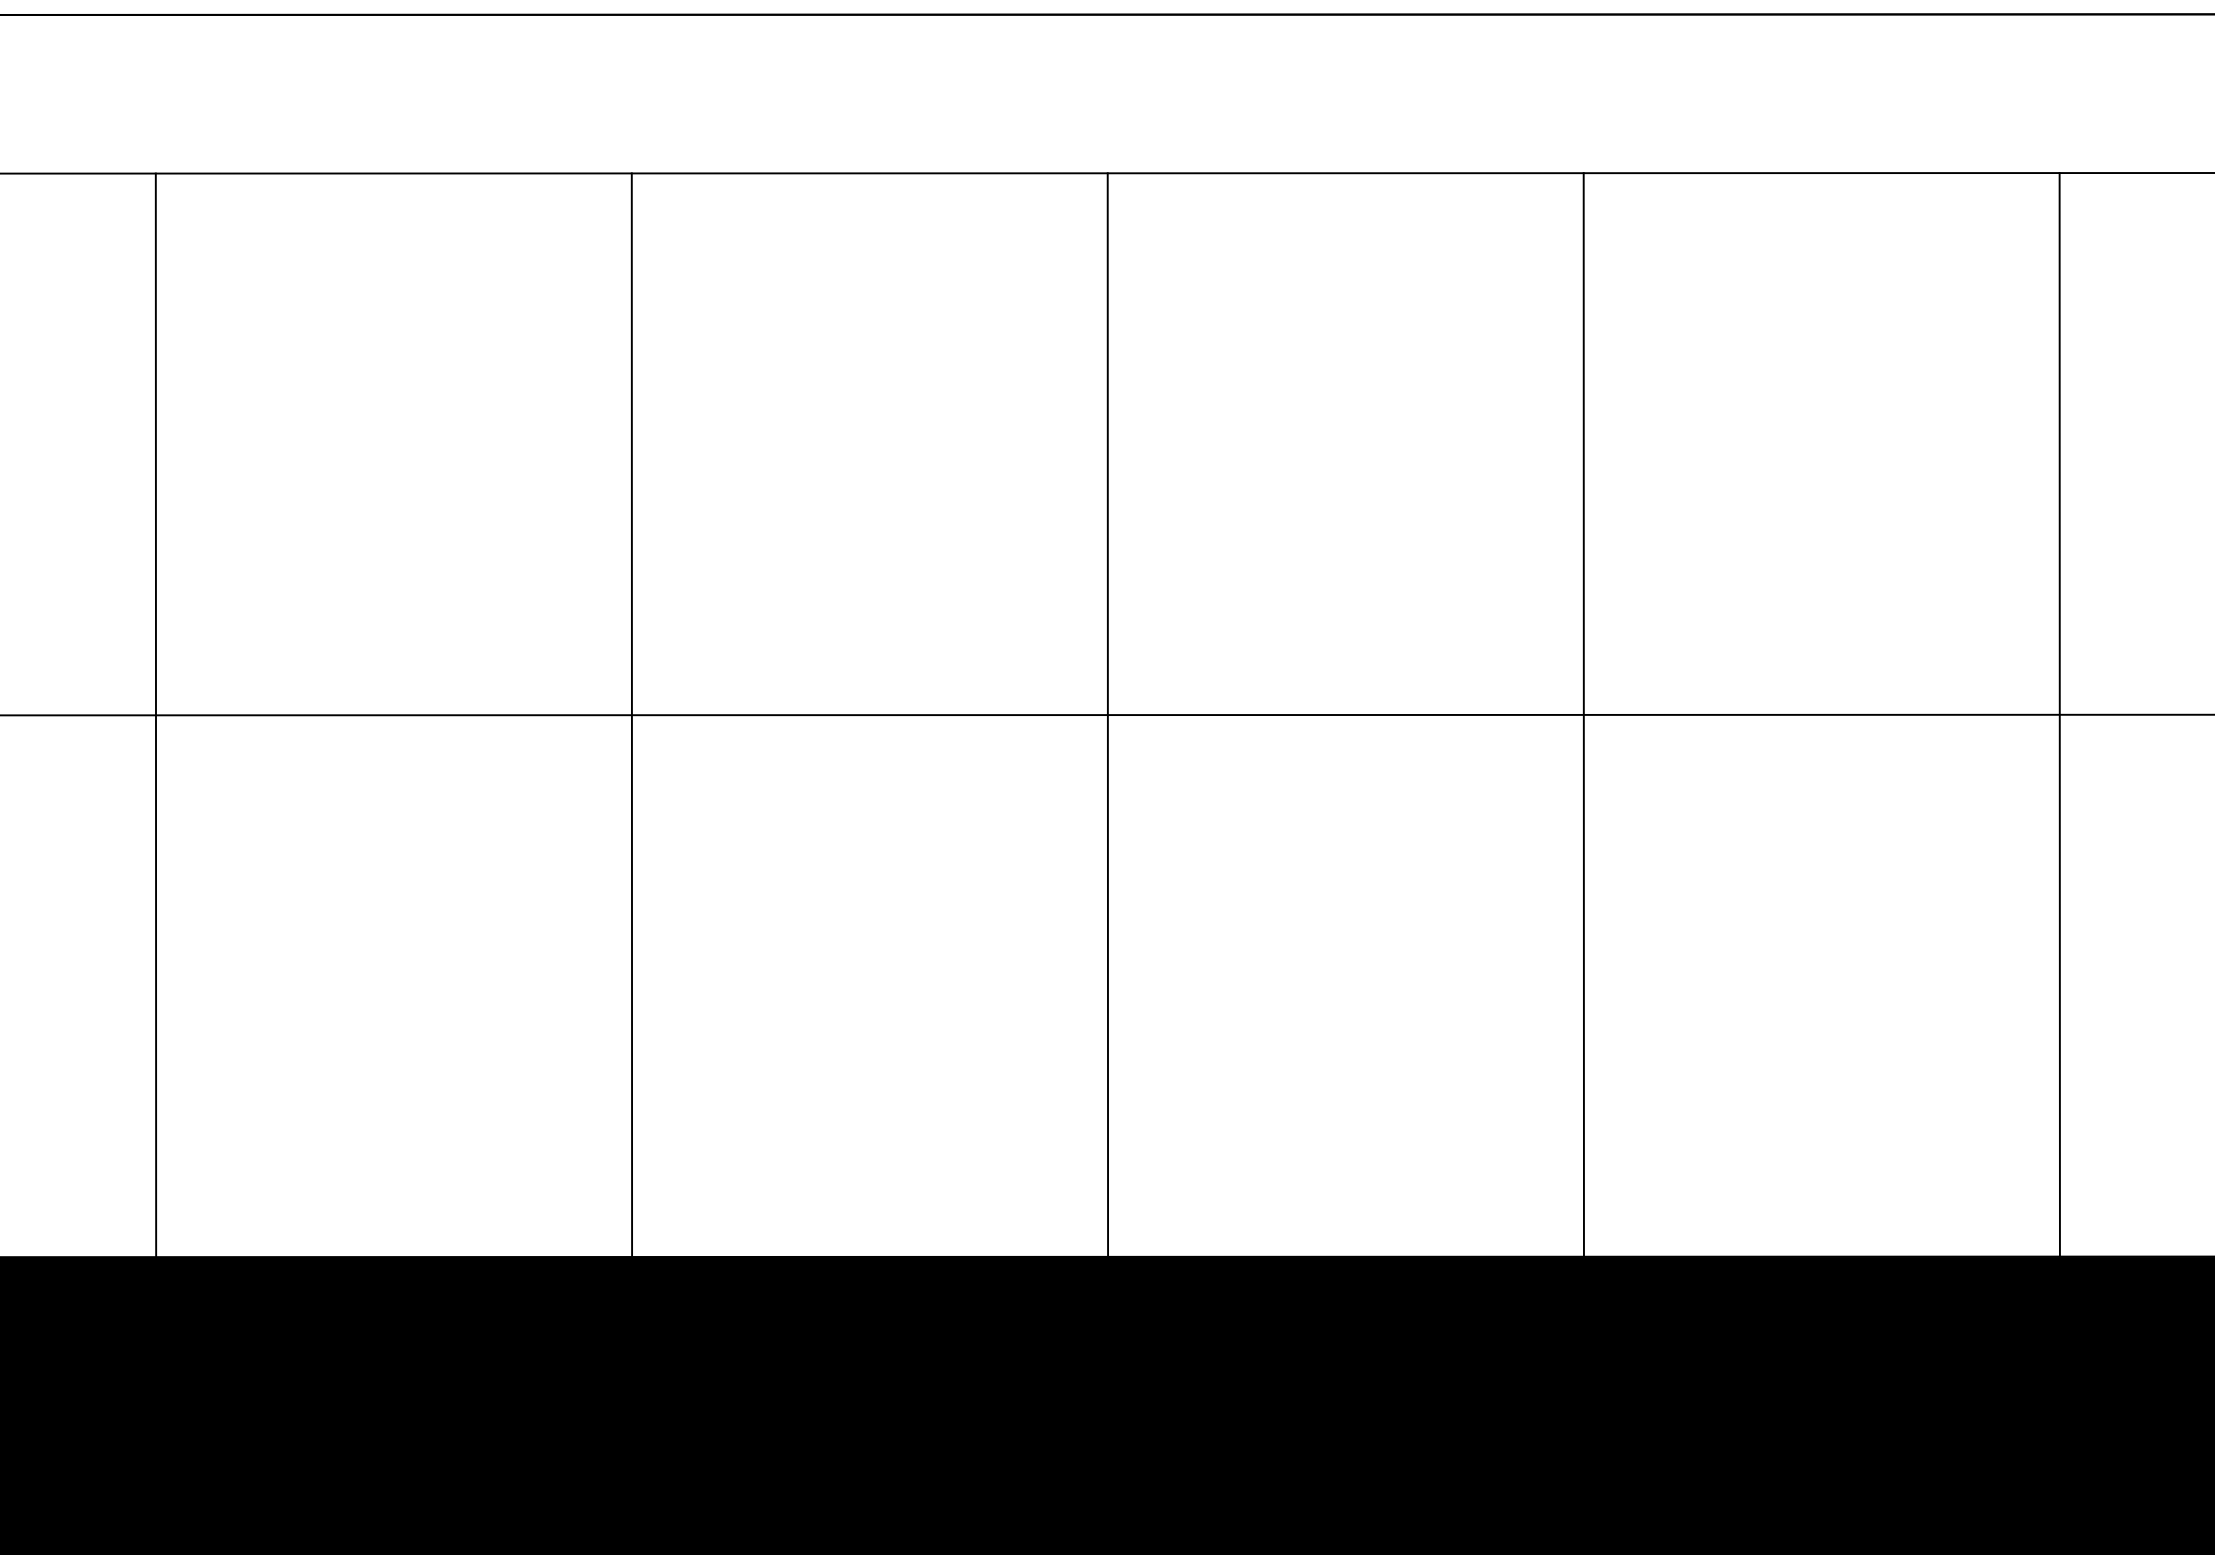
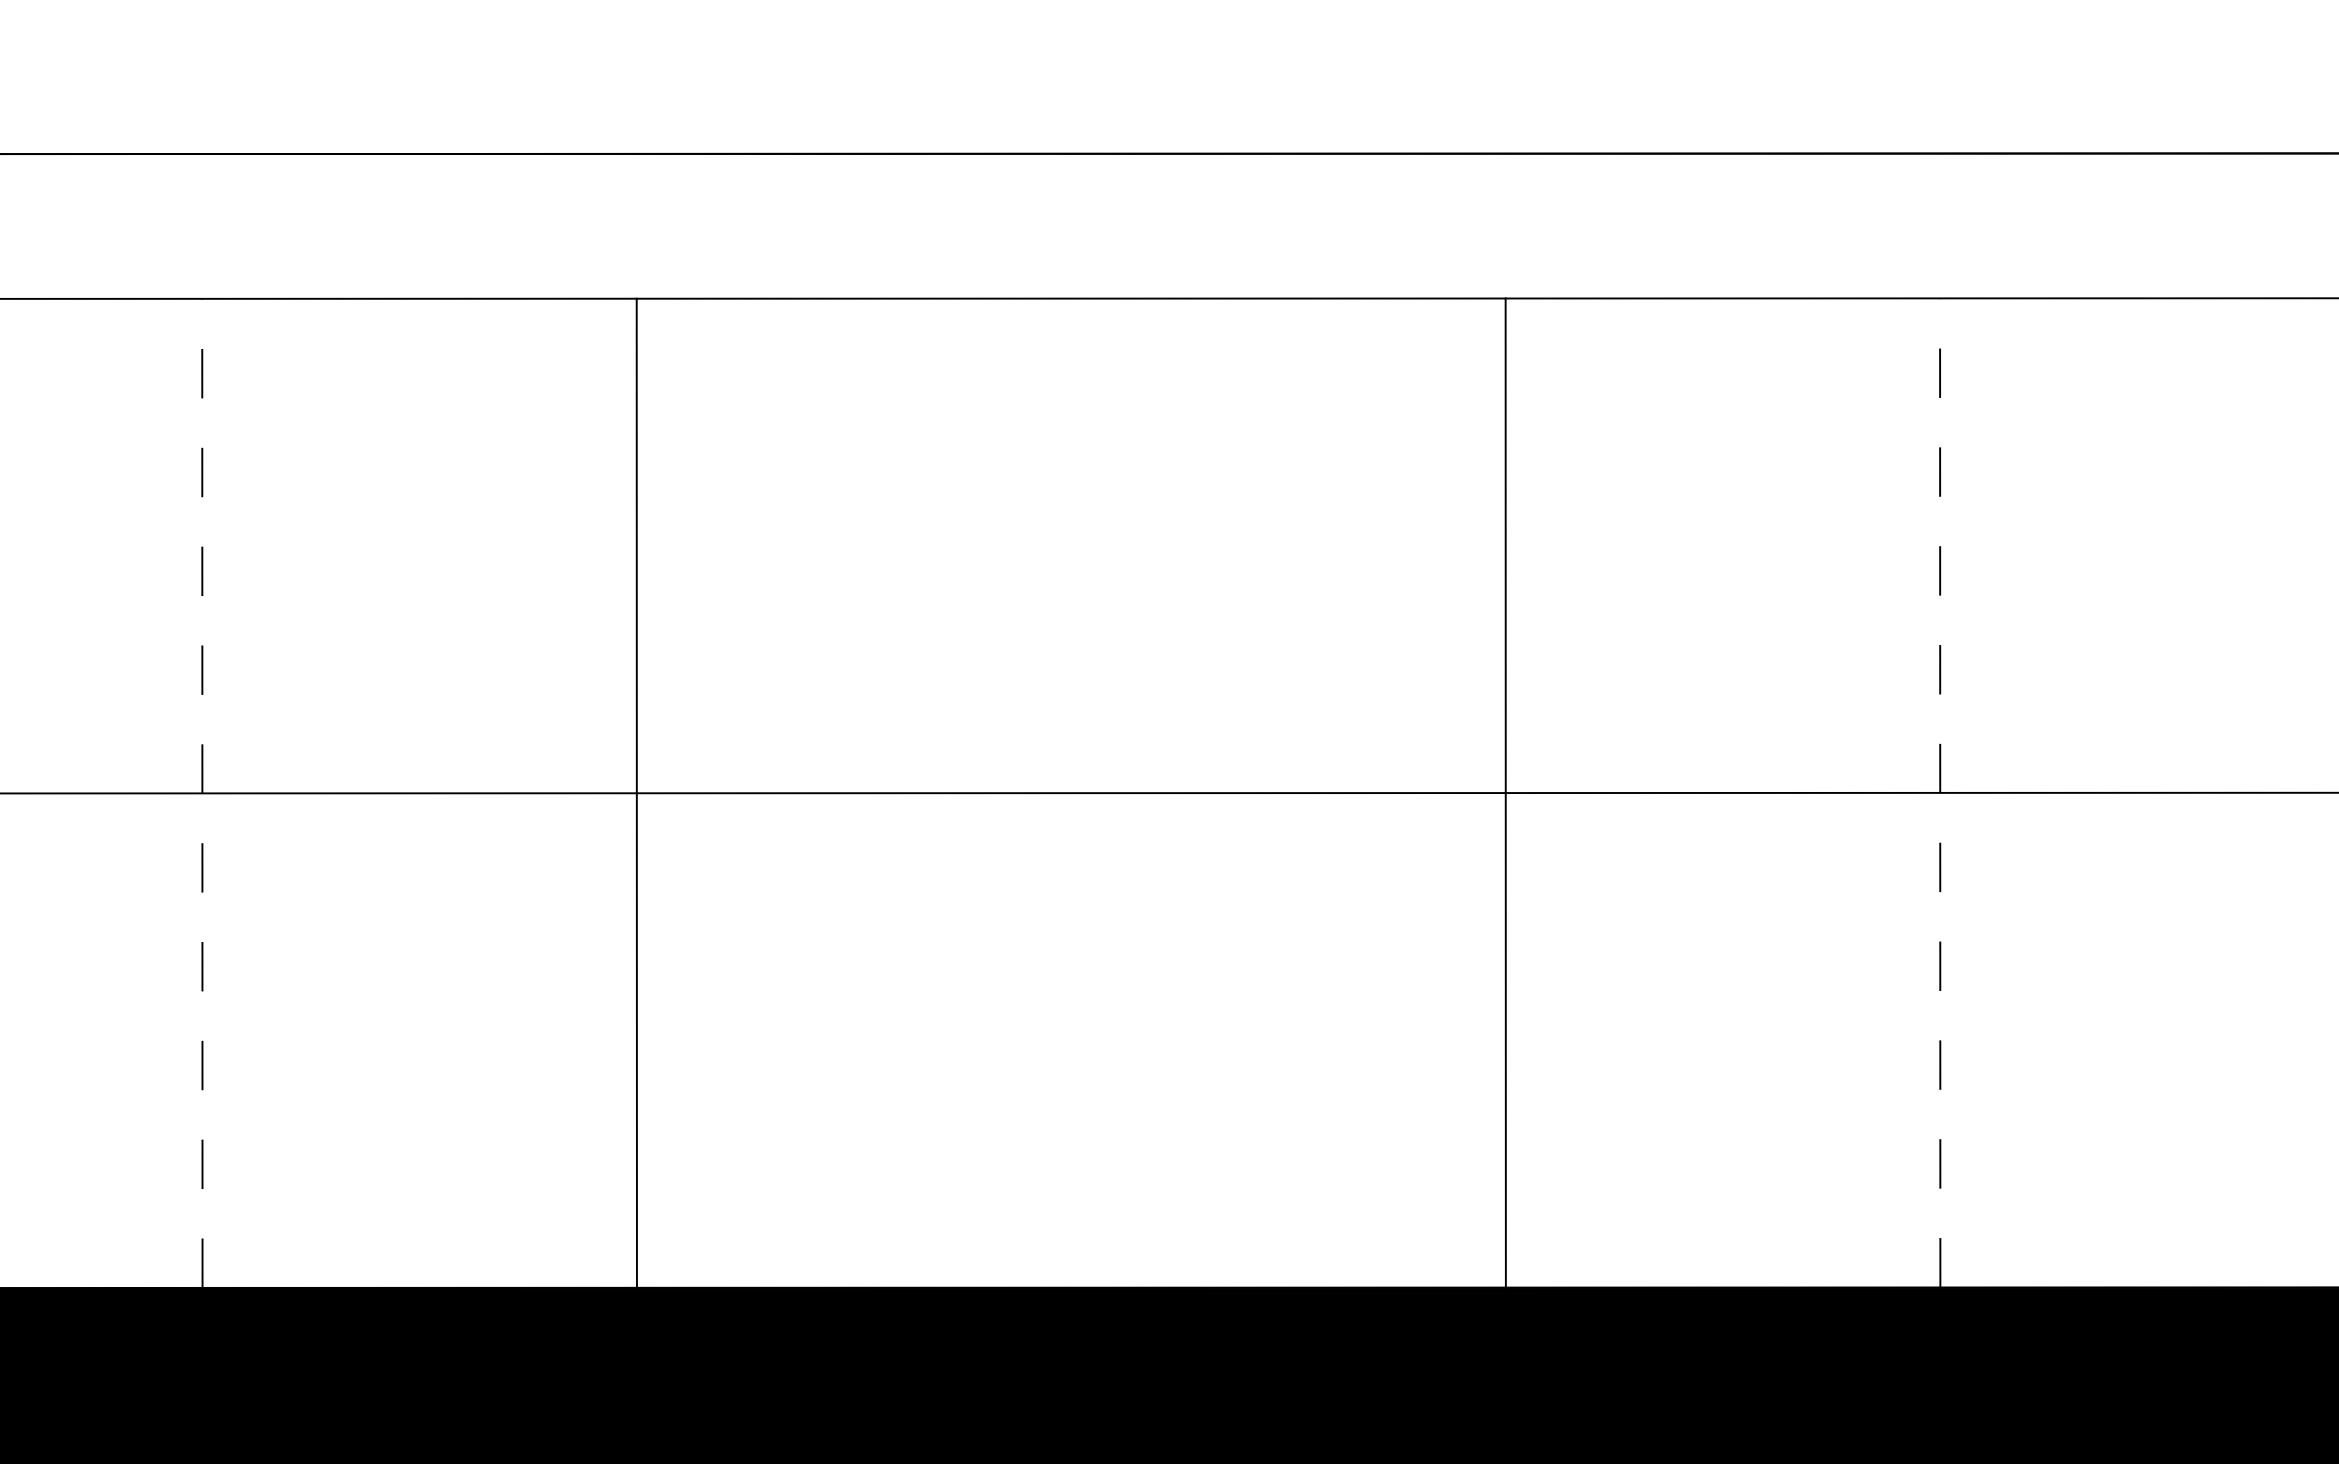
line: (1108, 714) -> (1071, 792), removed
line: (2060, 714) -> (1940, 792), solid -> dashed
line: (156, 715) -> (202, 793), solid -> dashed

